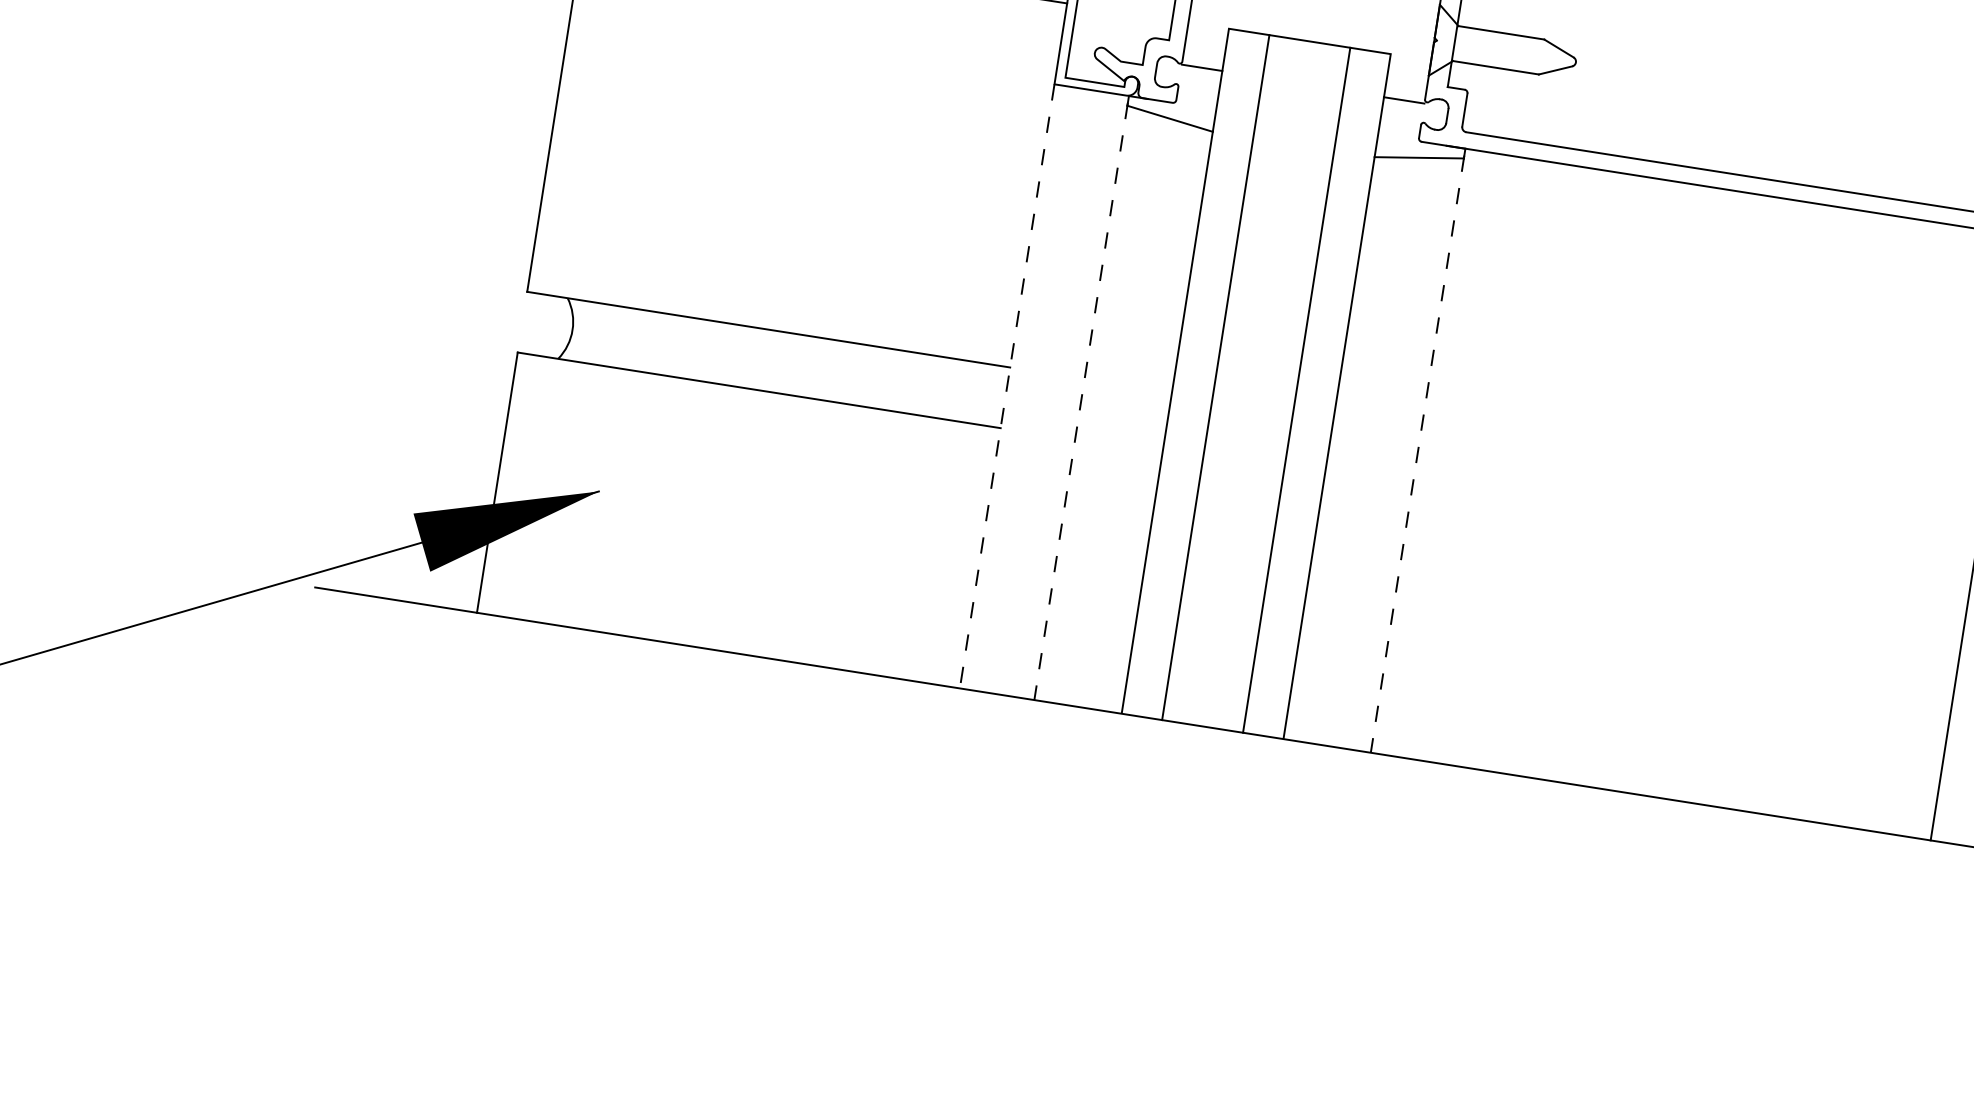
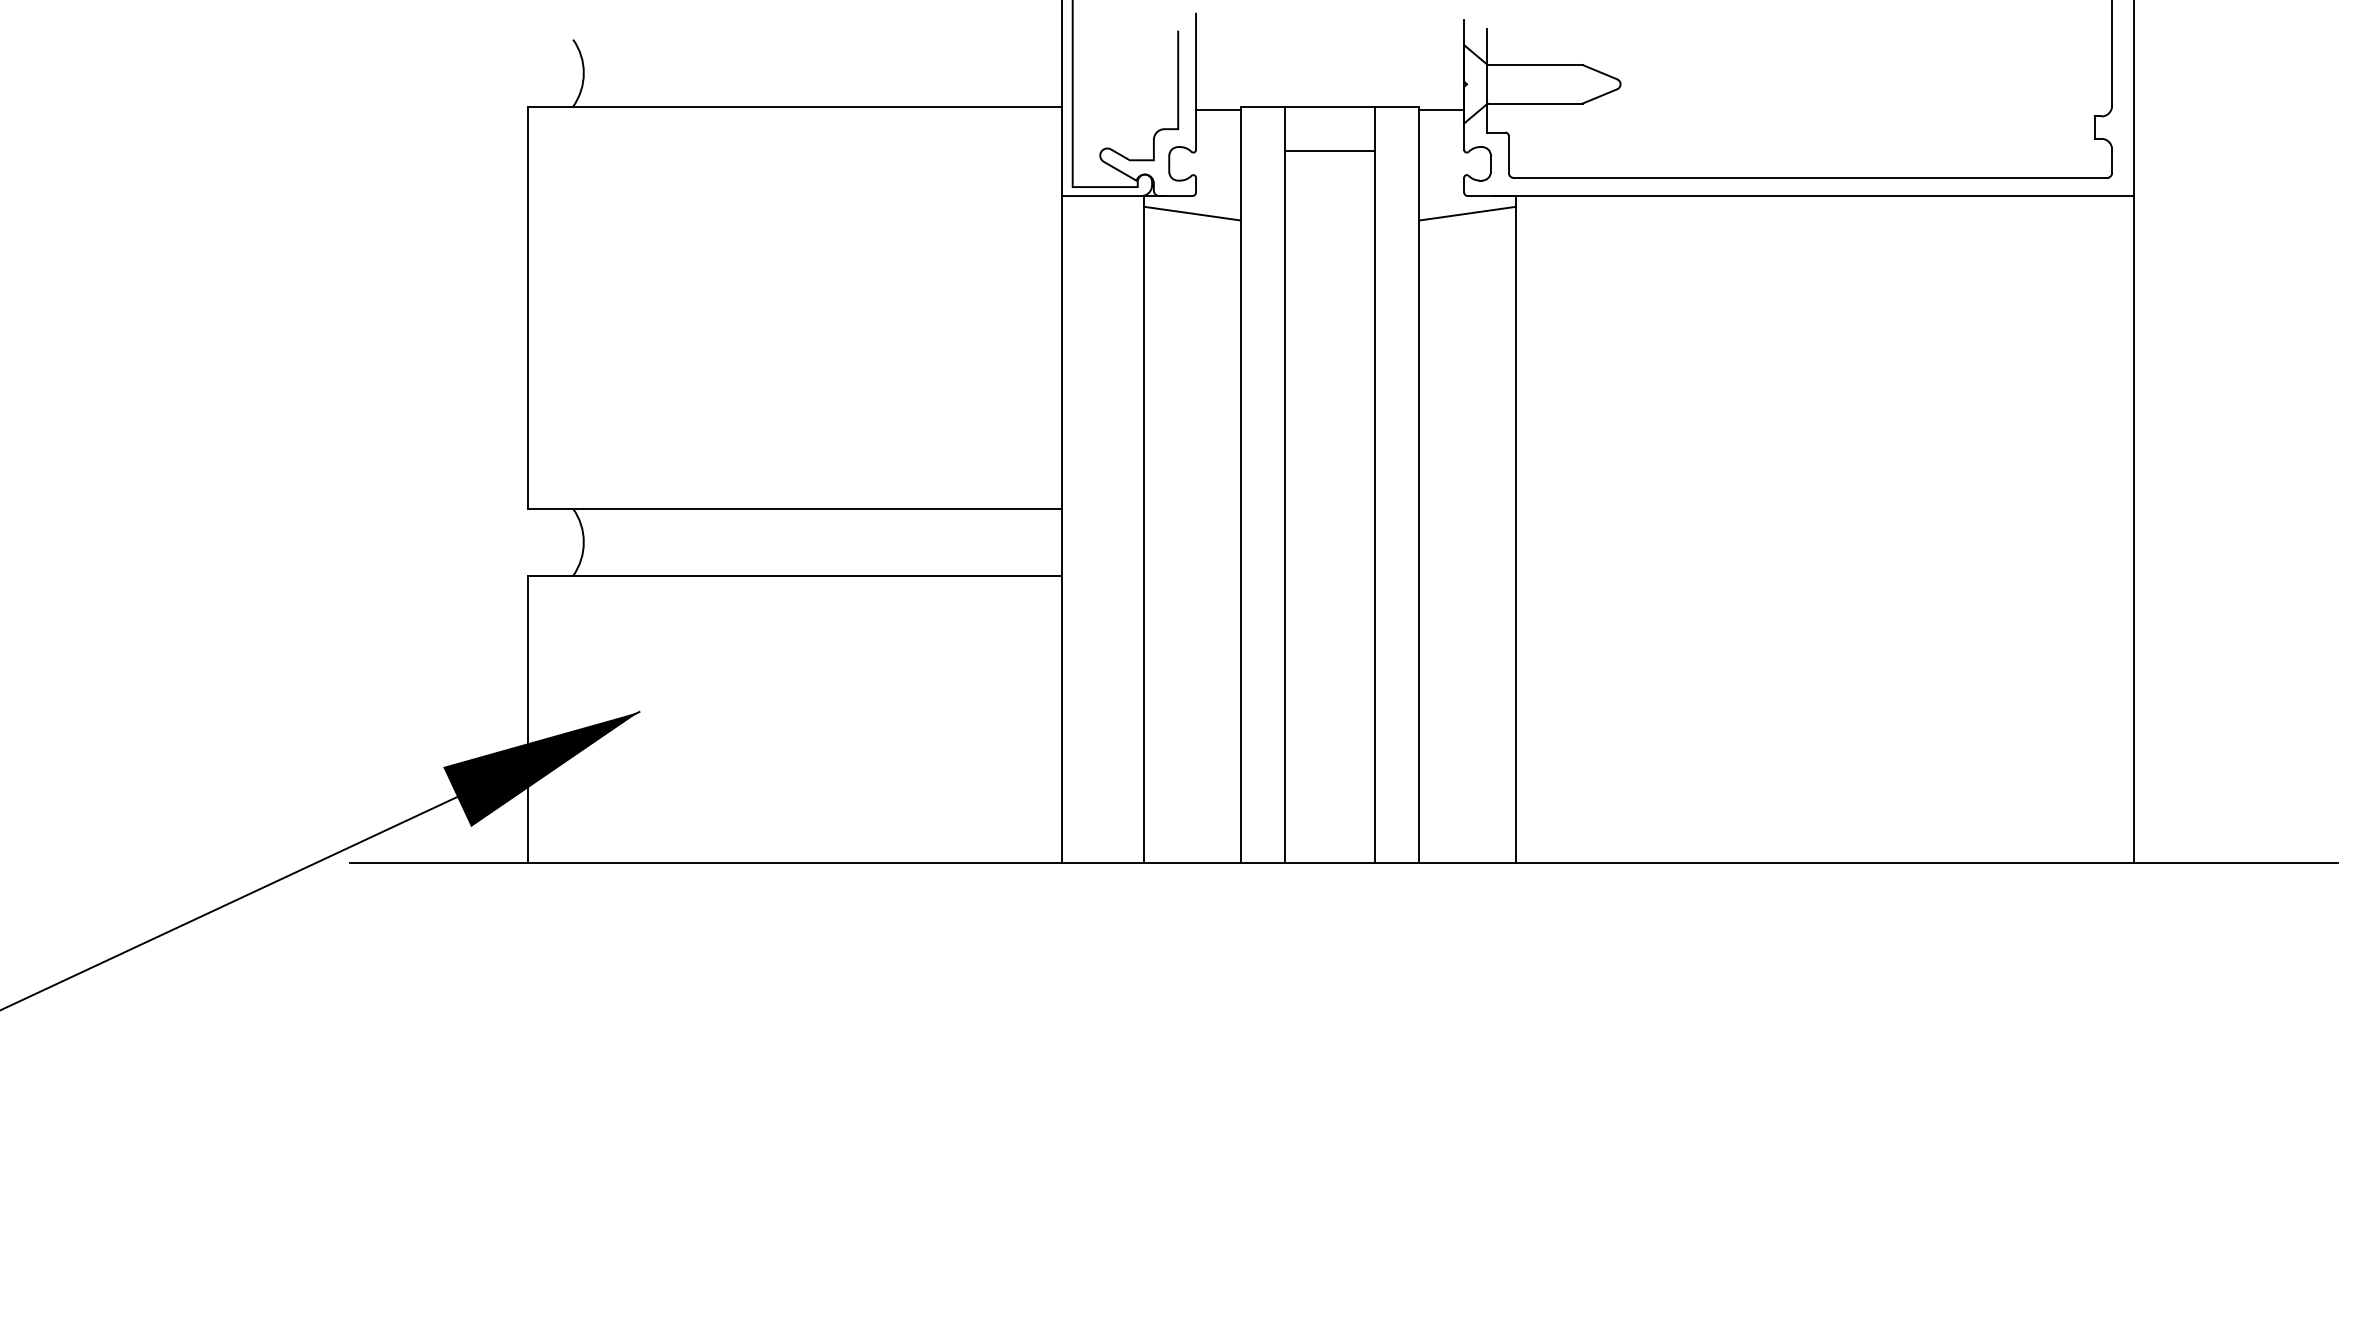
line: (1202, 68) -> (1218, 110), moved
line: (1302, 81) -> (1329, 151), added
line: (1403, 100) -> (1441, 110), moved
line: (1006, 386) -> (1061, 529), dashed -> solid
line: (1081, 401) -> (1144, 533), dashed -> solid
line: (1417, 454) -> (1515, 533), dashed -> solid

